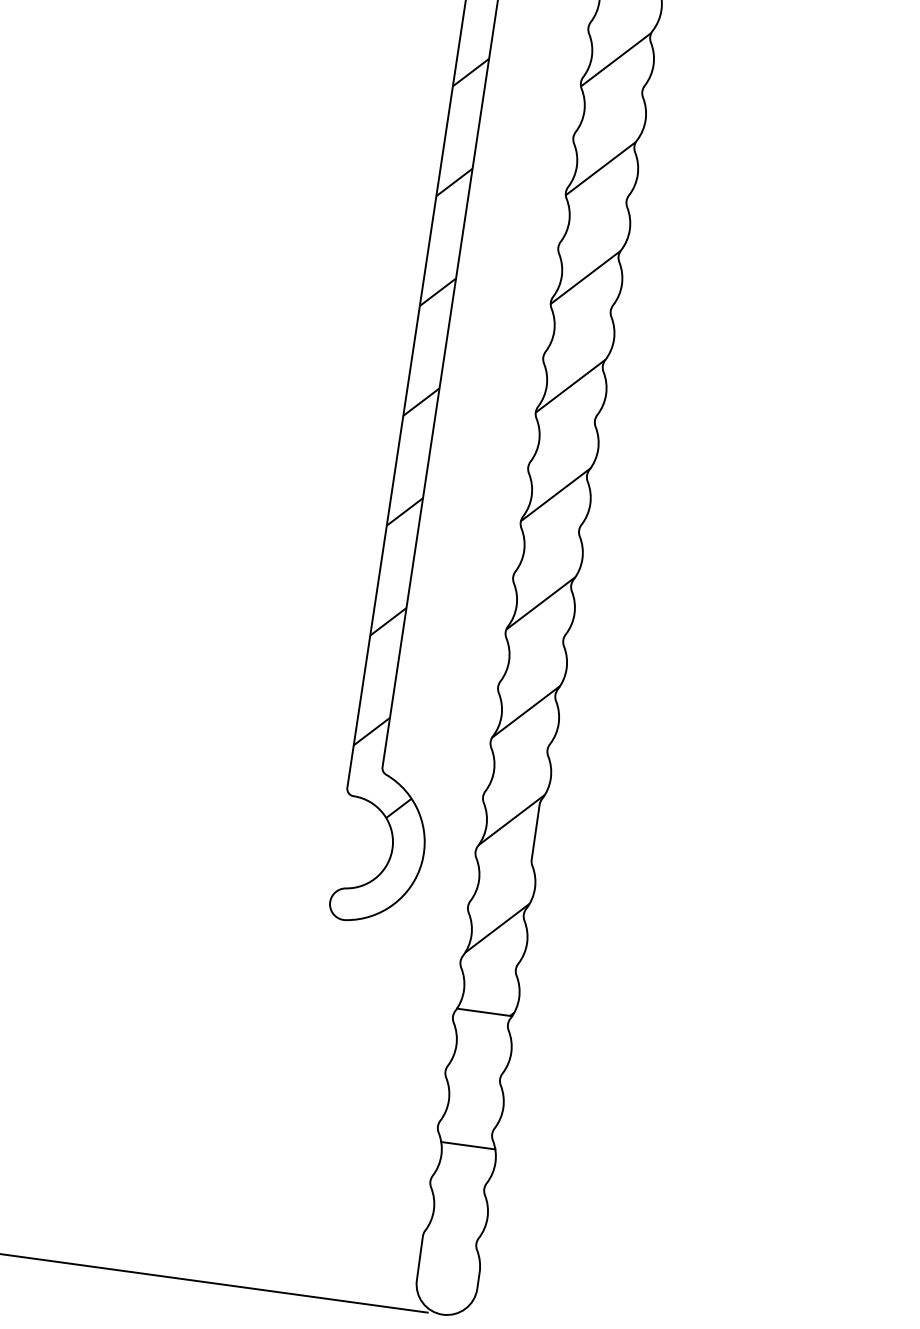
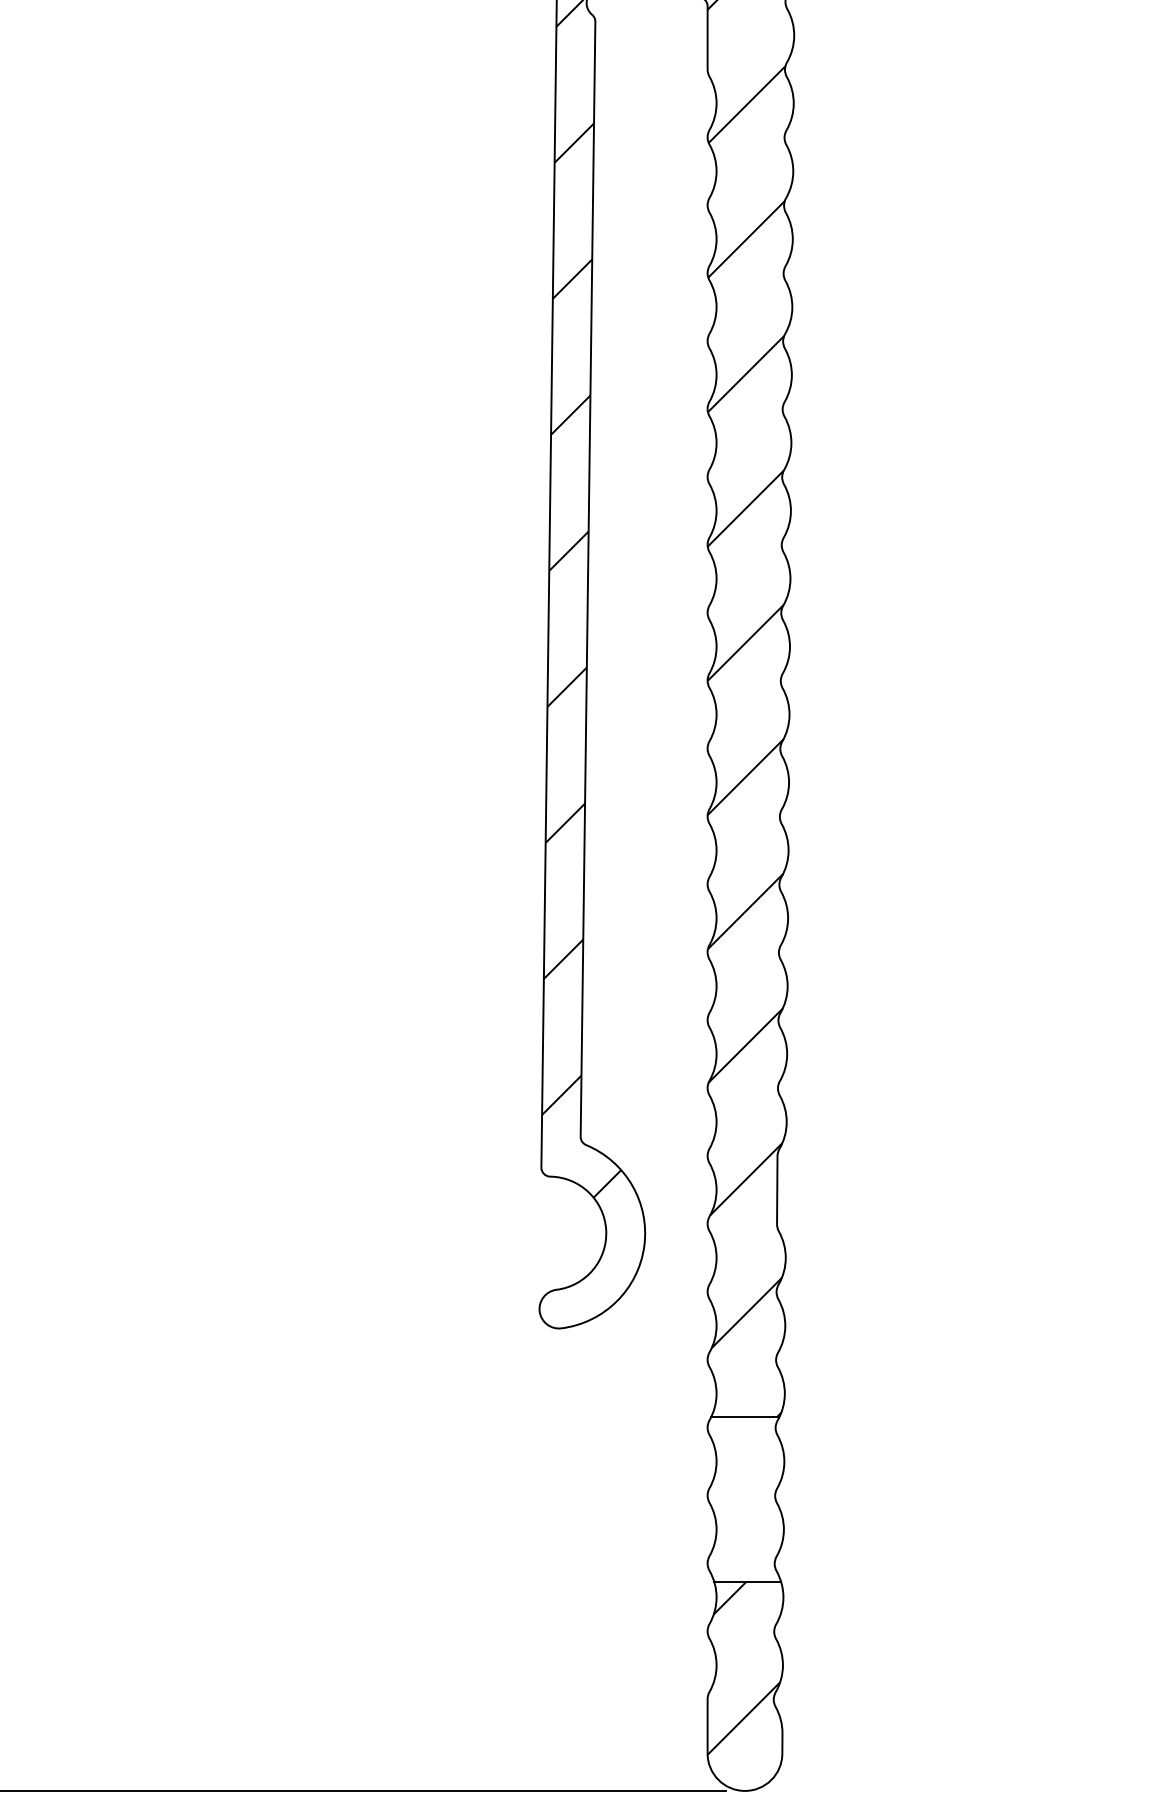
hatch: (455, 1214) -> (743, 1667), added

